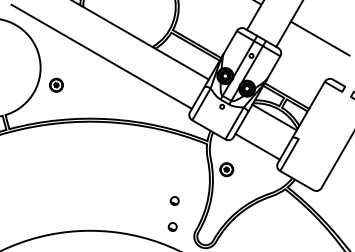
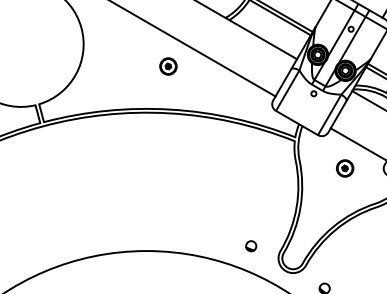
part: (56, 84) -> (168, 65), moved
part: (226, 169) -> (344, 168), moved
part: (174, 200) -> (253, 212), removed

